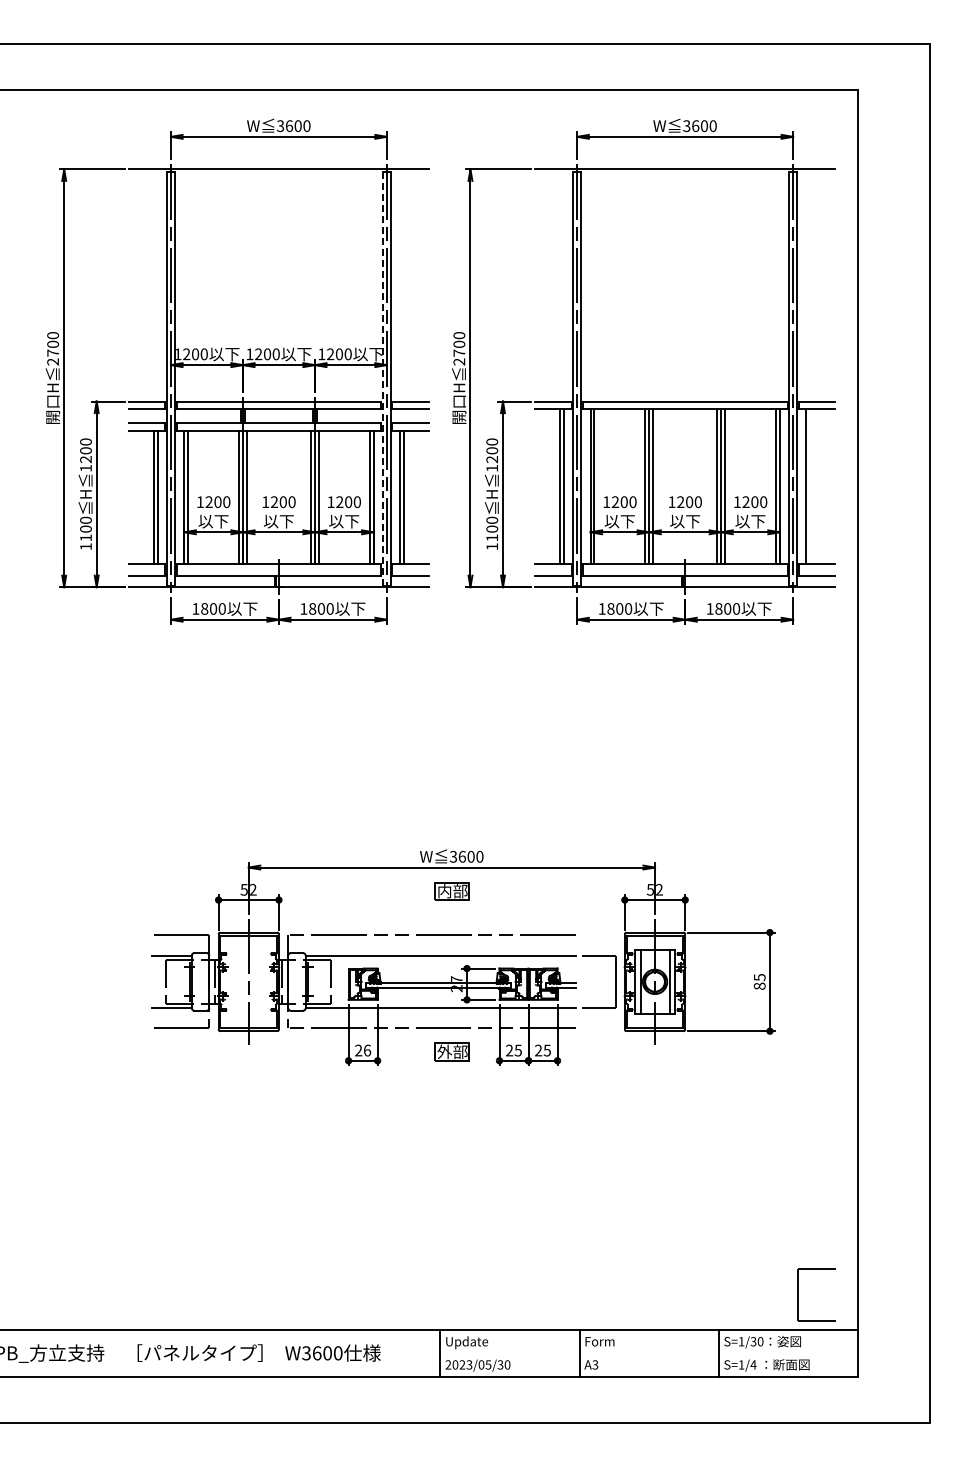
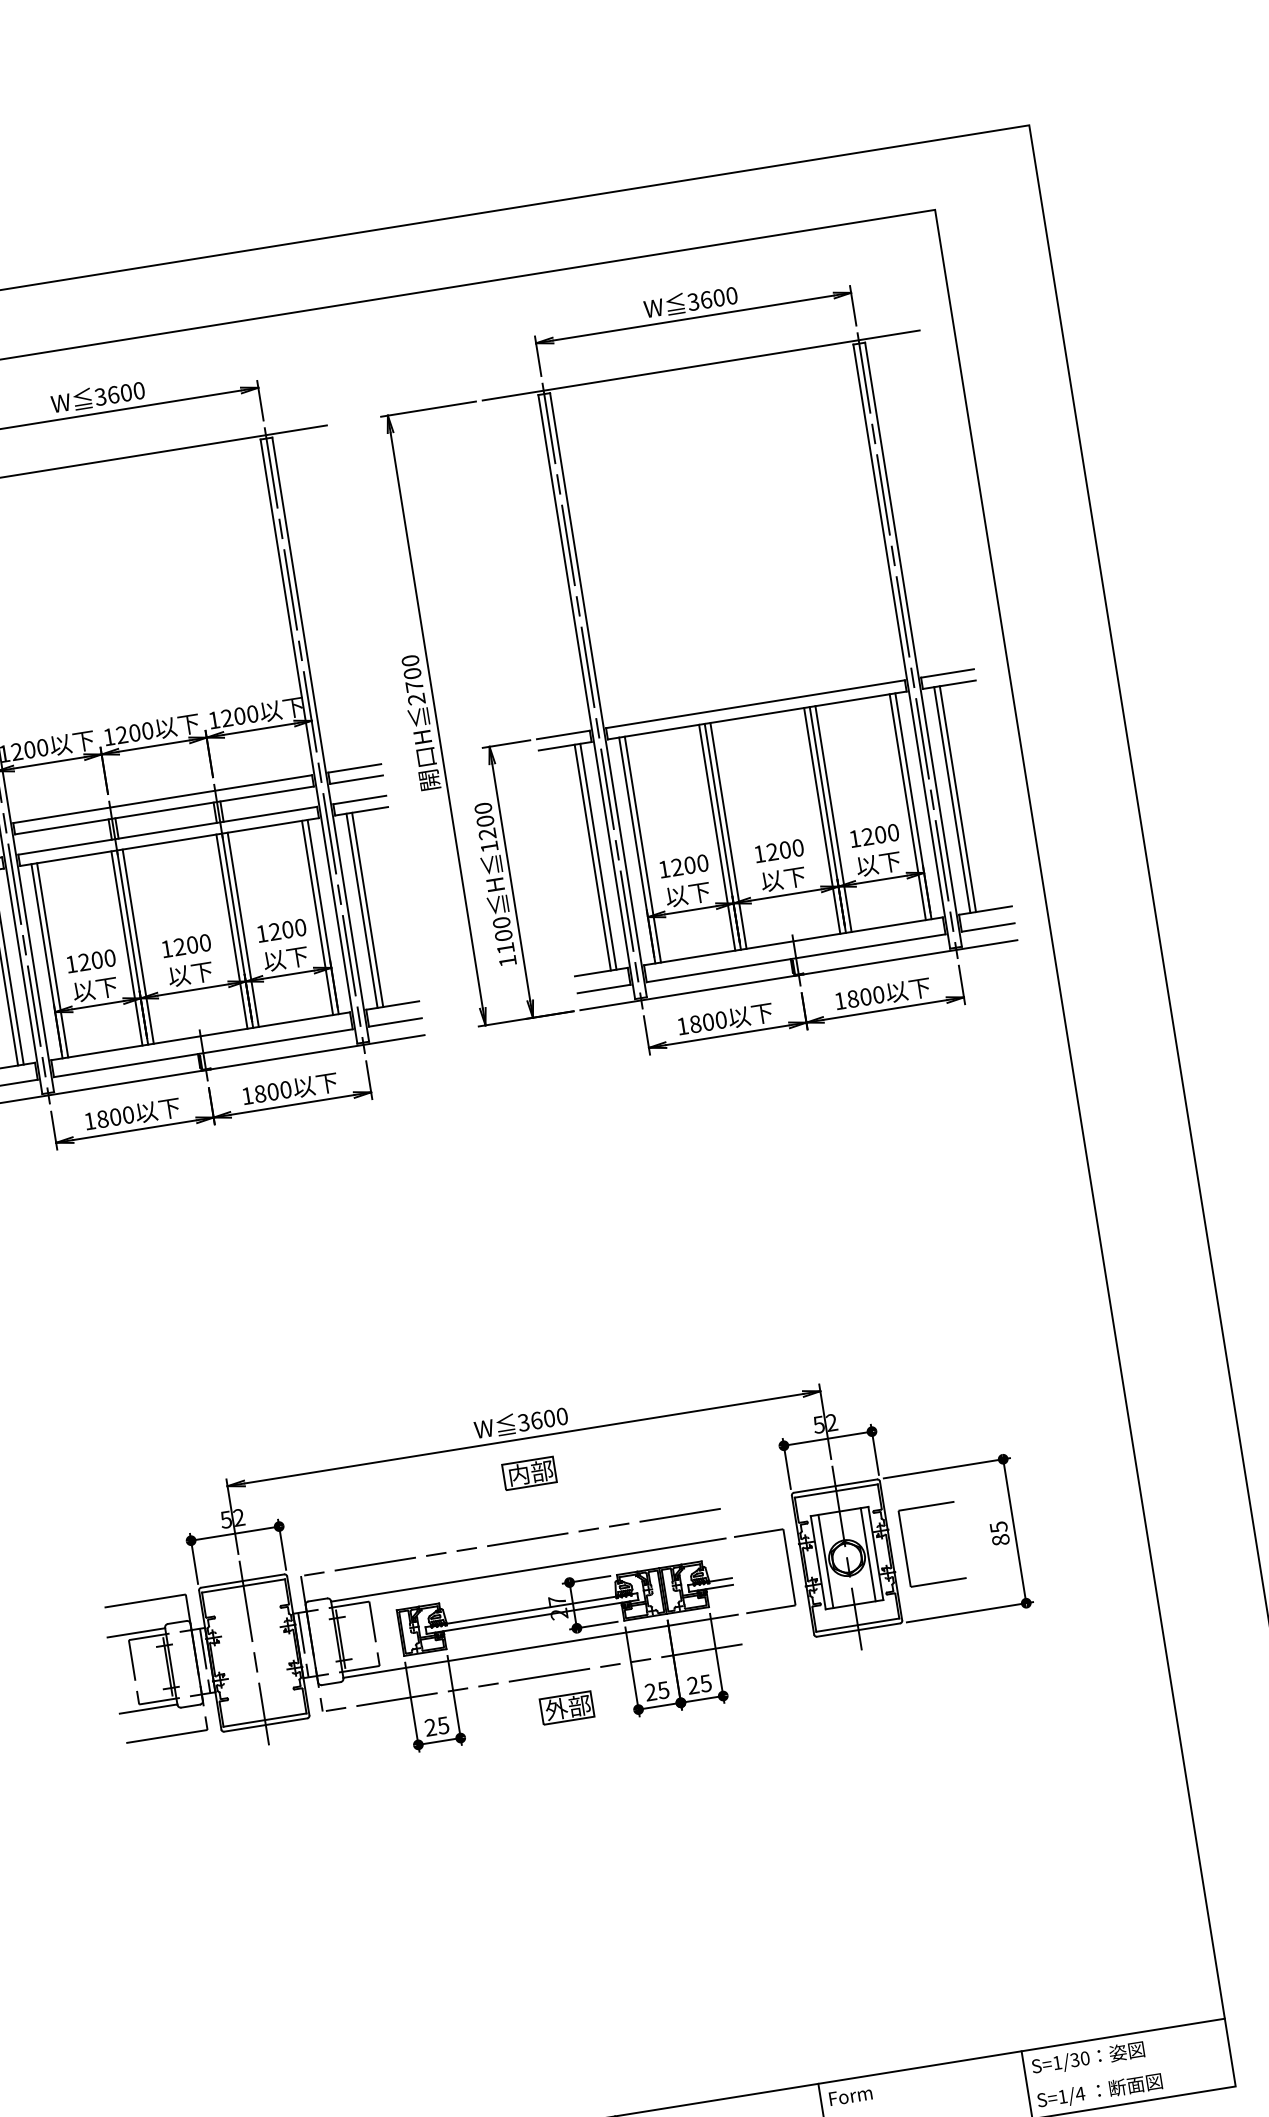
line: (382, 379) -> (308, 742), dashed -> solid
line: (810, 486) -> (958, 798), added
text: (367, 1050) -> (443, 1725), 26 -> 25
part: (798, 1294) -> (906, 1548), moved

